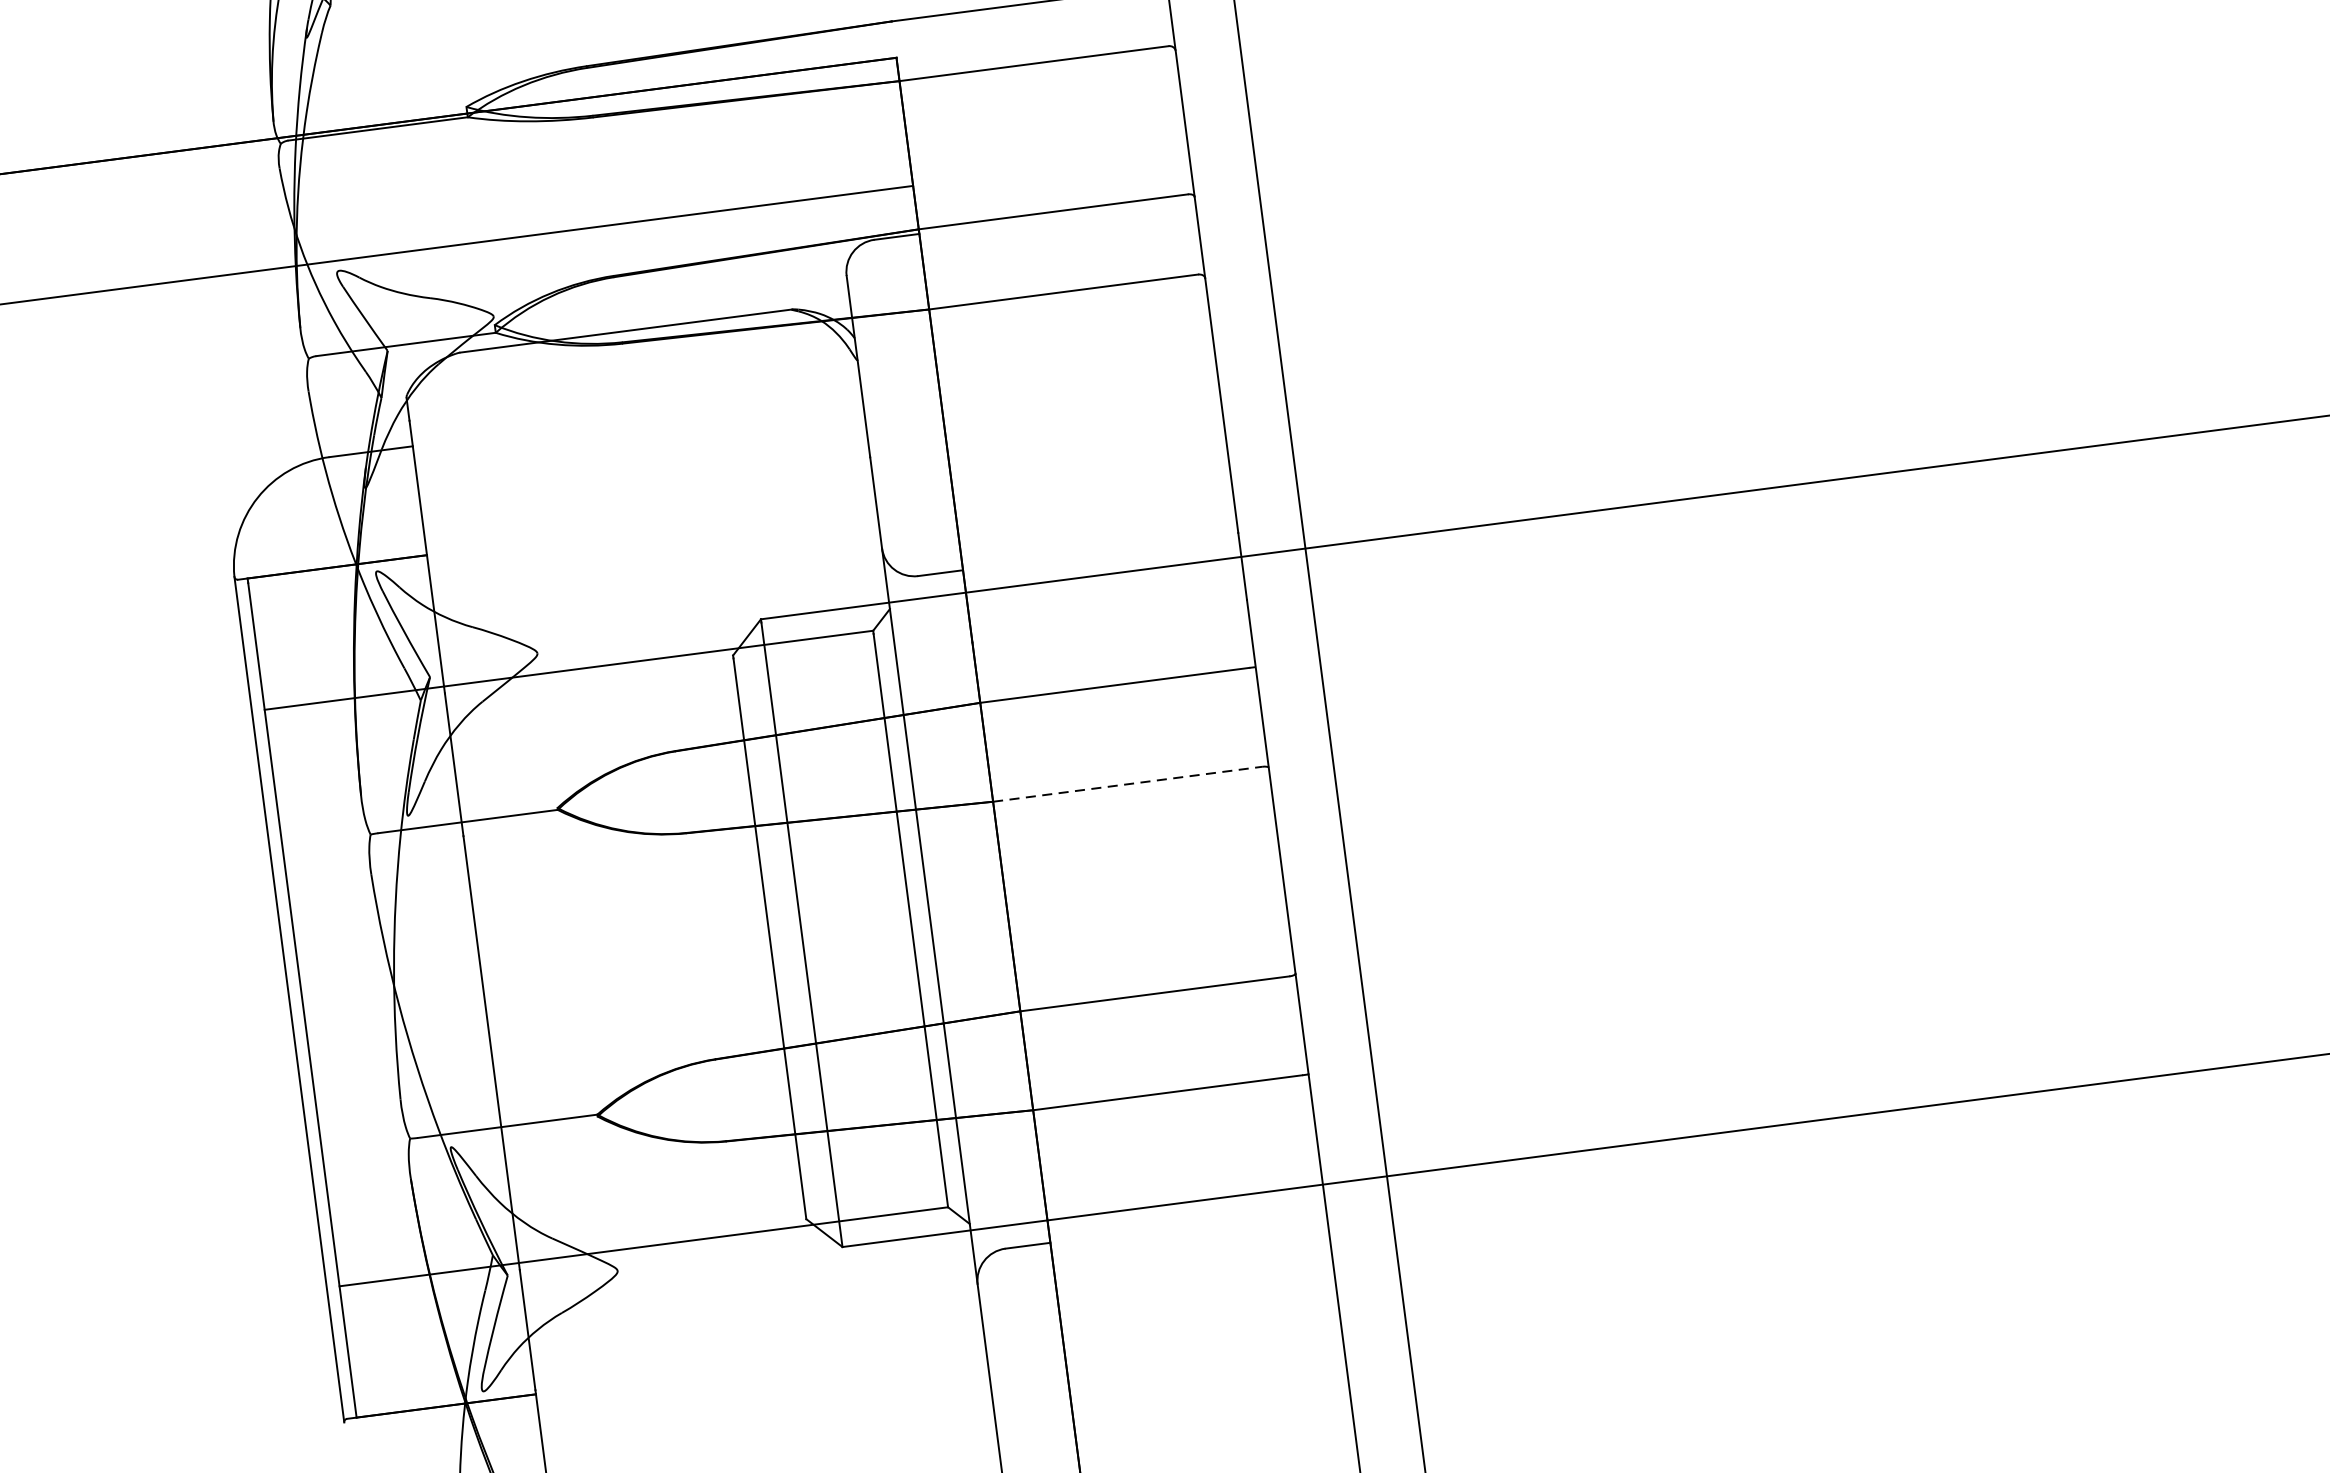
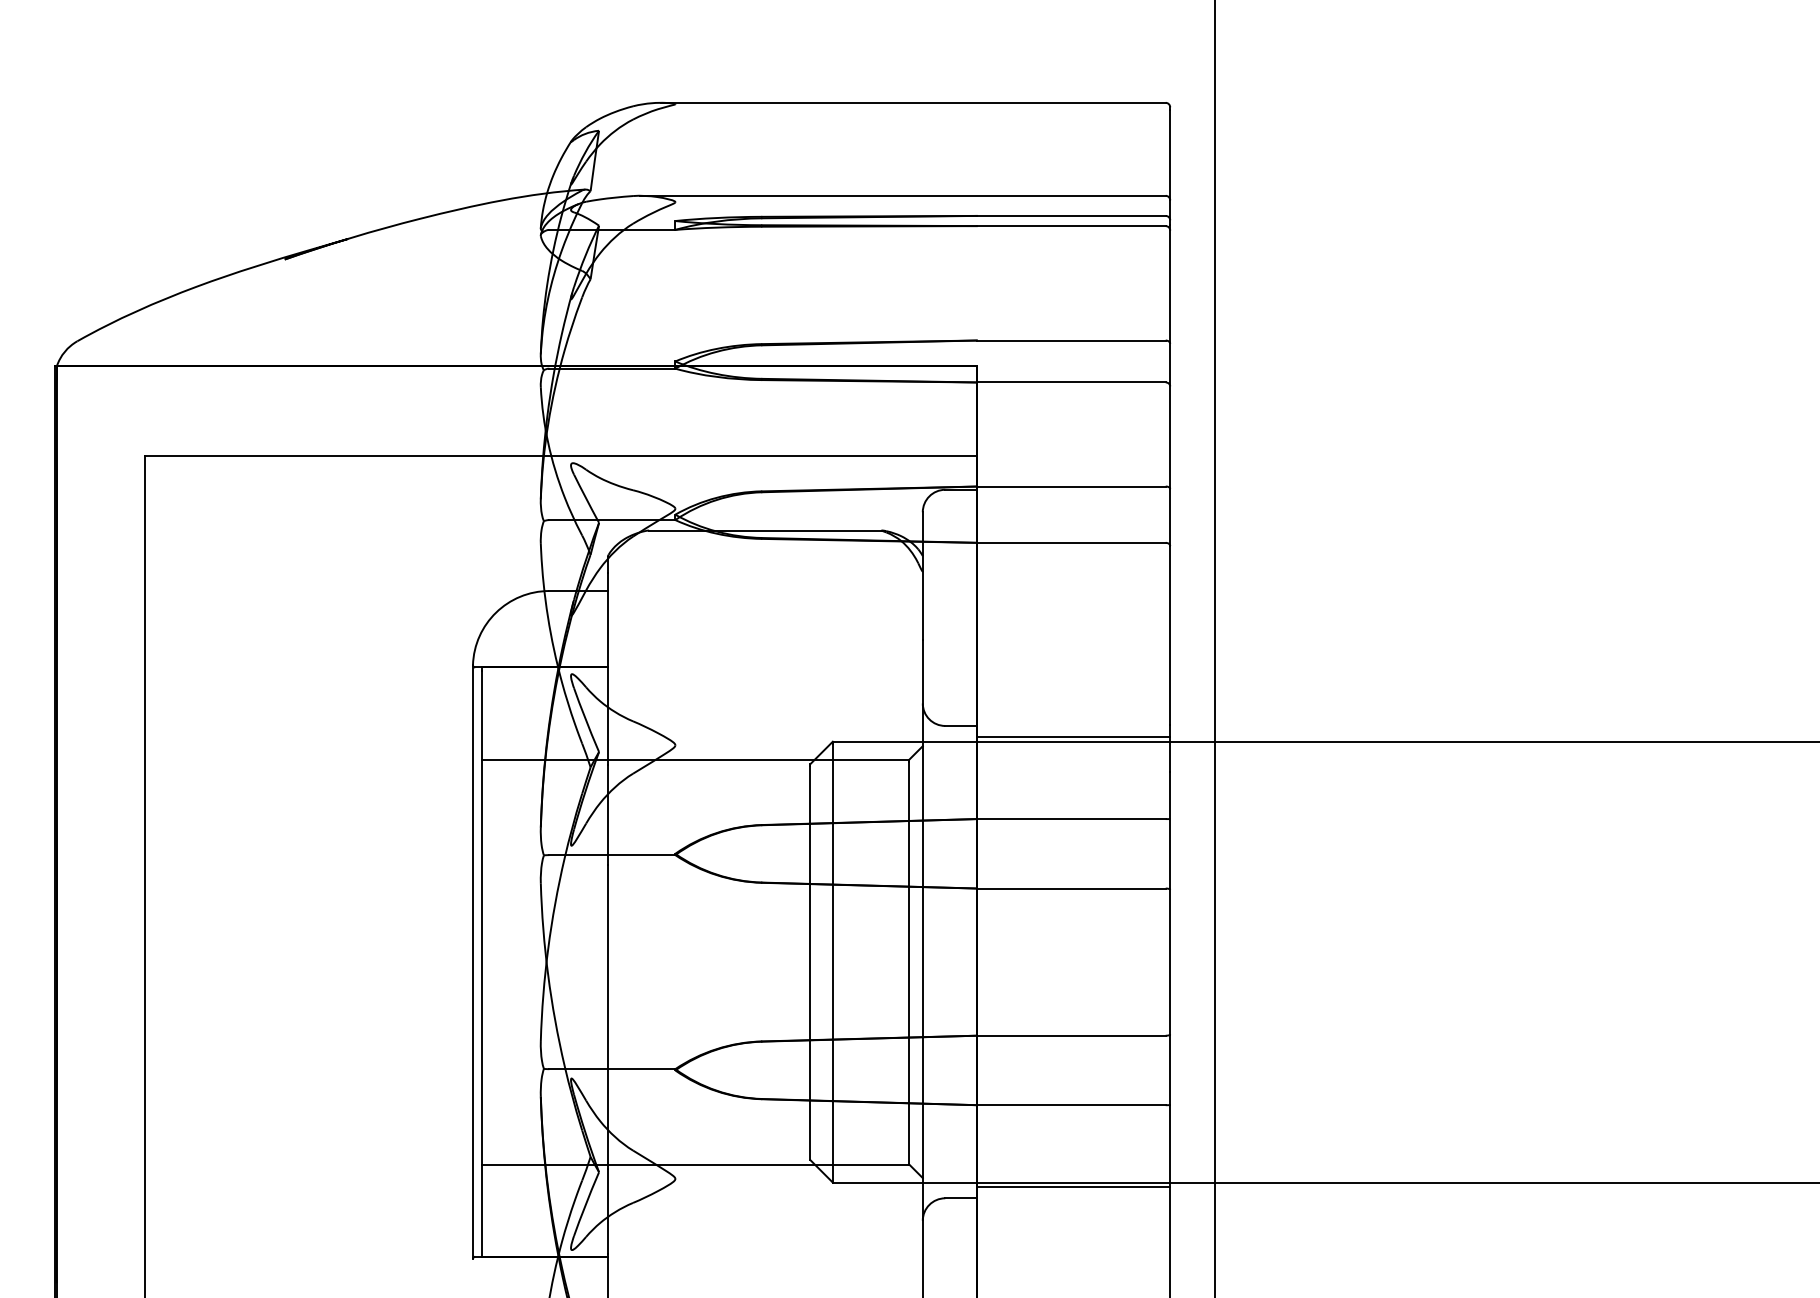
line: (1102, 568) -> (1073, 737), added
line: (1127, 784) -> (1071, 888), dashed -> solid
line: (1186, 1209) -> (1073, 1187), added

